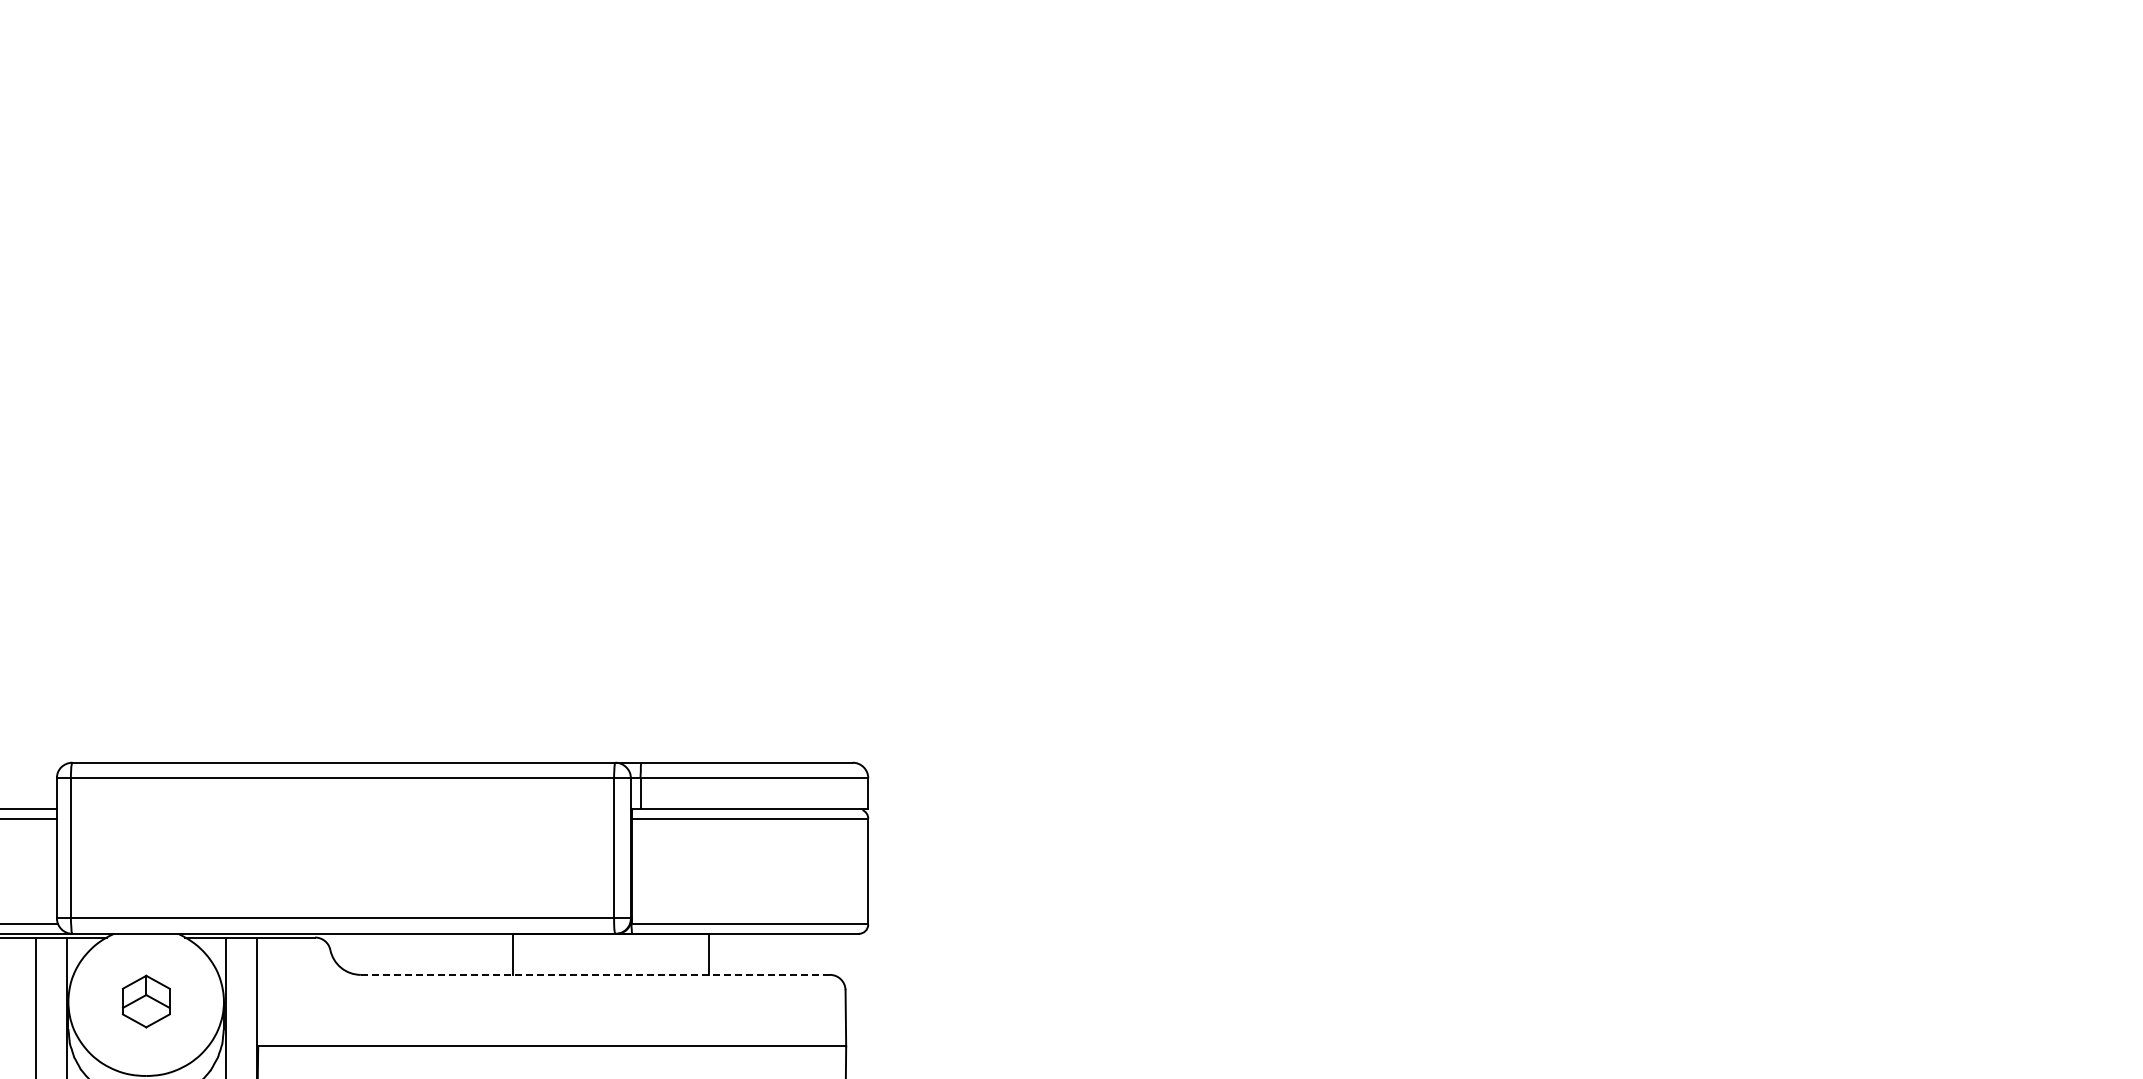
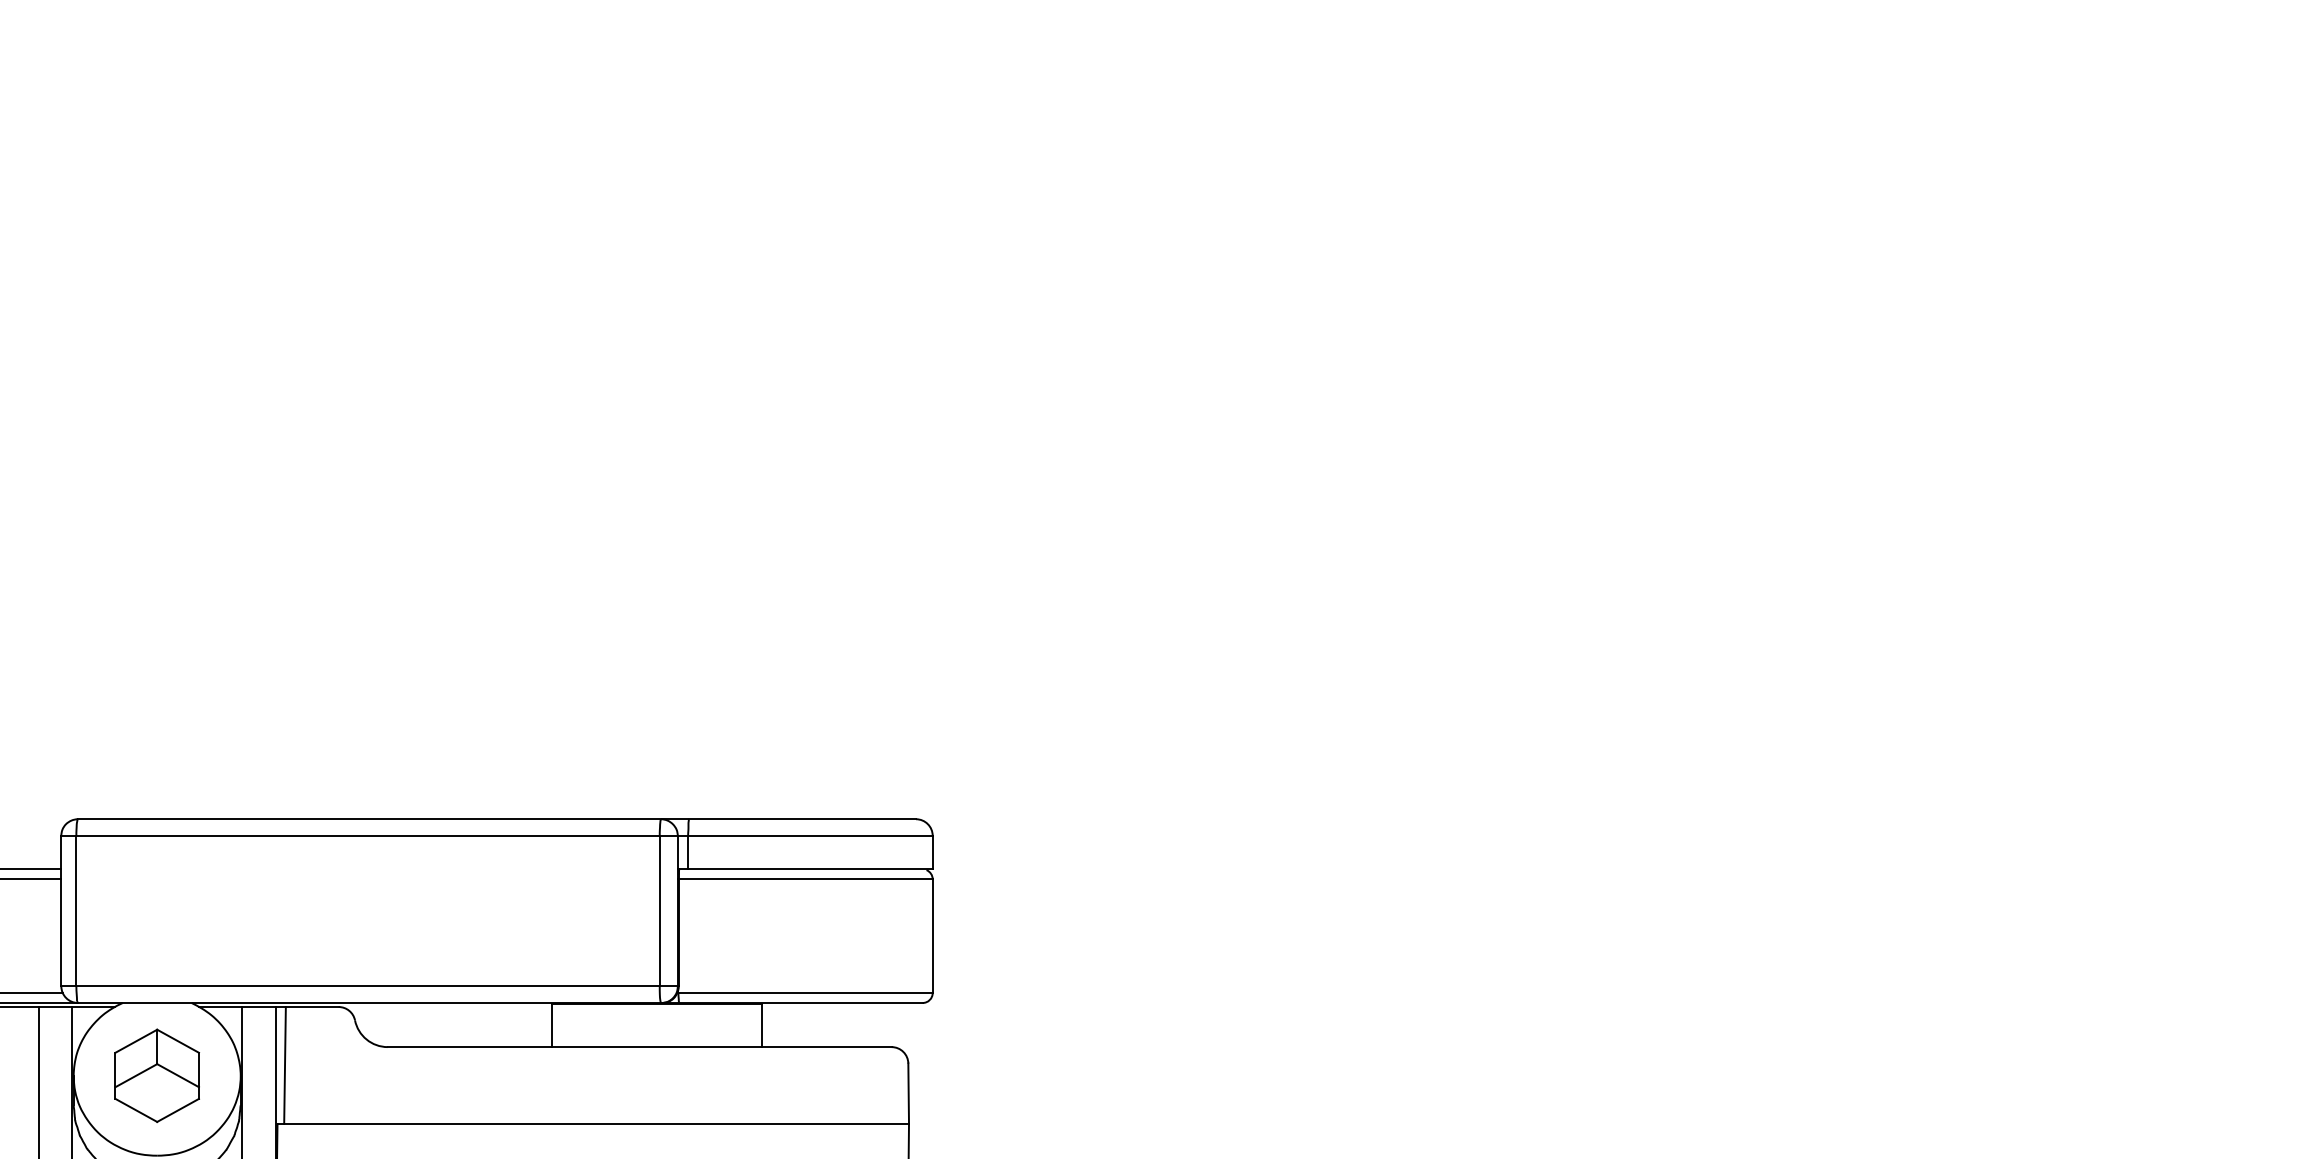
line: (595, 974) -> (639, 1046), dashed -> solid
line: (264, 991) -> (284, 1064), added
part: (146, 1001) -> (157, 1075), size x1.67

